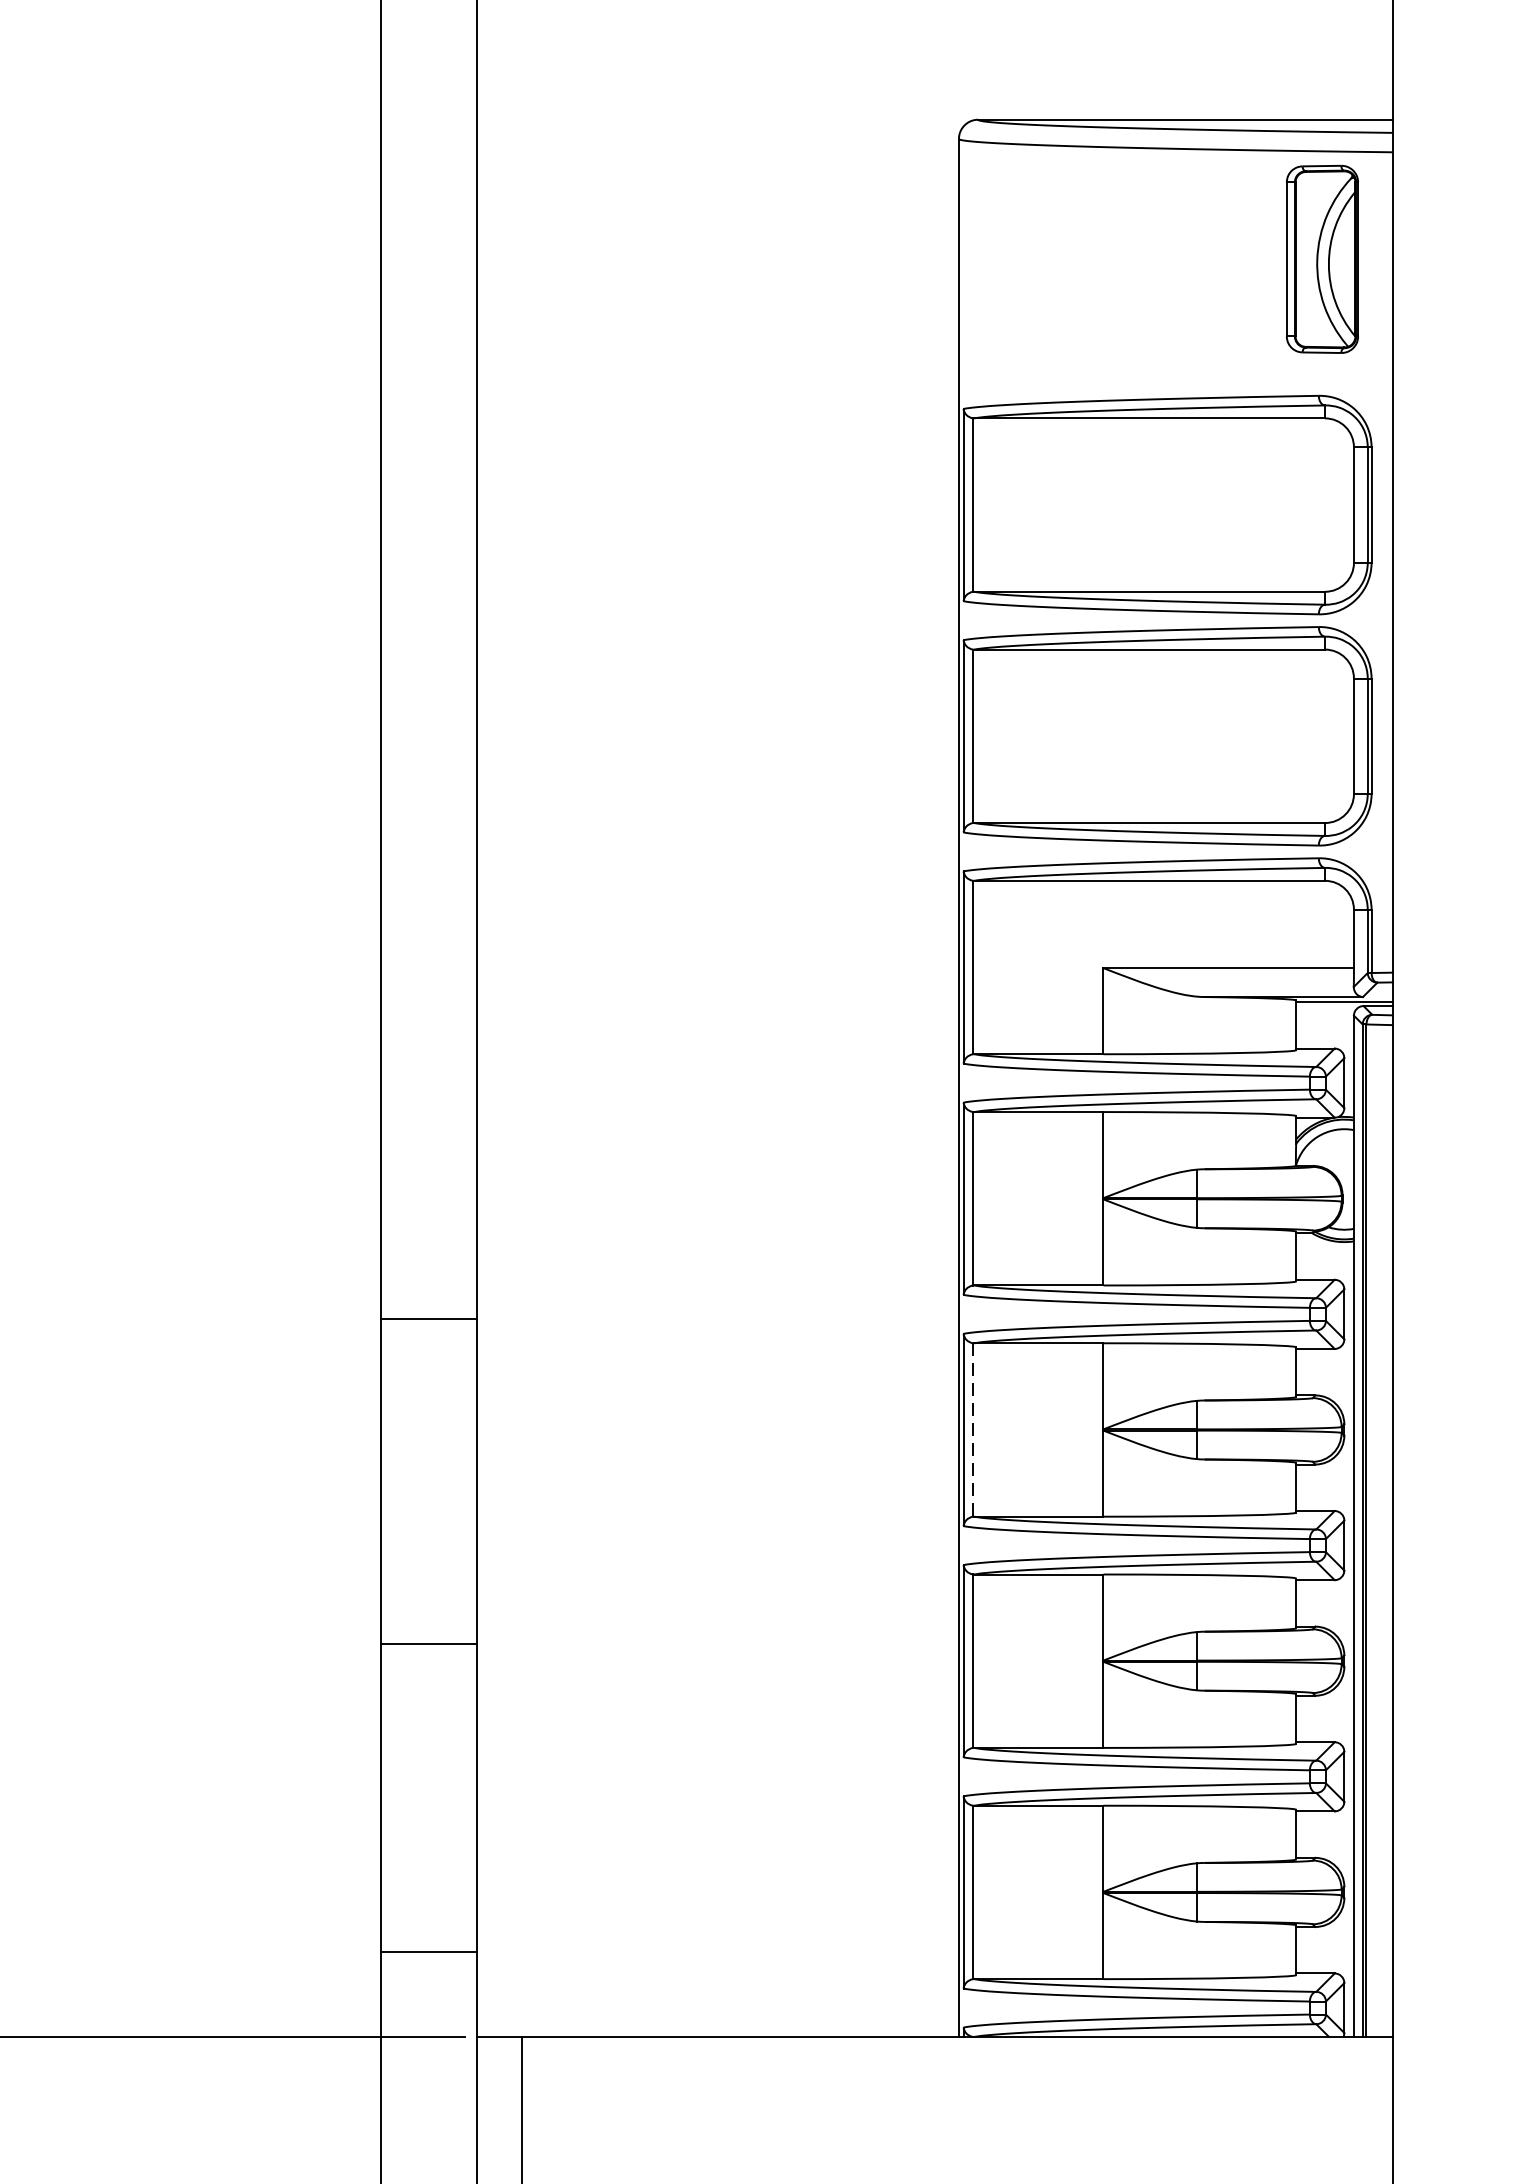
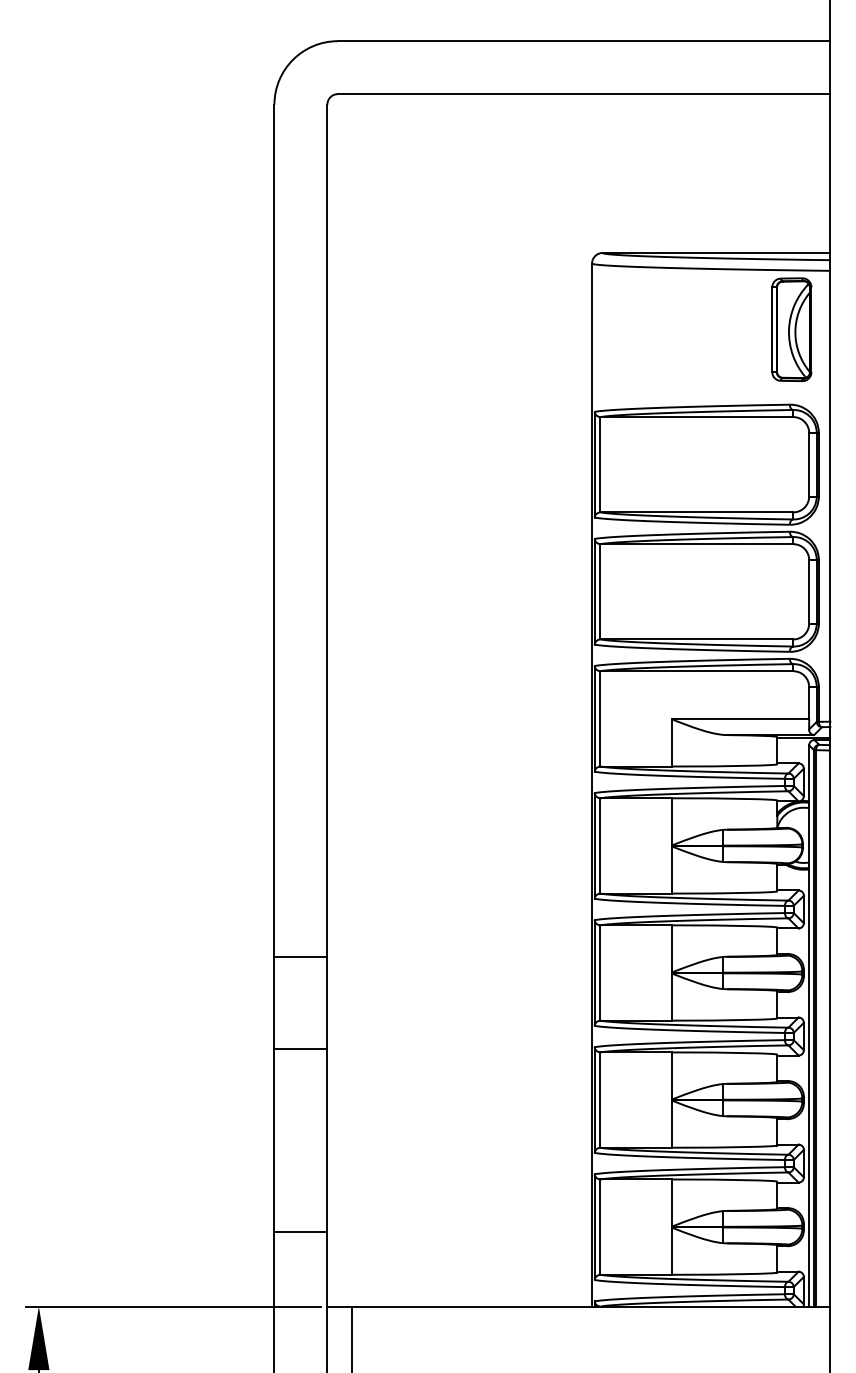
line: (428, 1318) -> (300, 956), moved
line: (972, 1430) -> (599, 973), dashed -> solid
line: (428, 1643) -> (300, 1048), moved
line: (428, 1951) -> (300, 1231), moved

